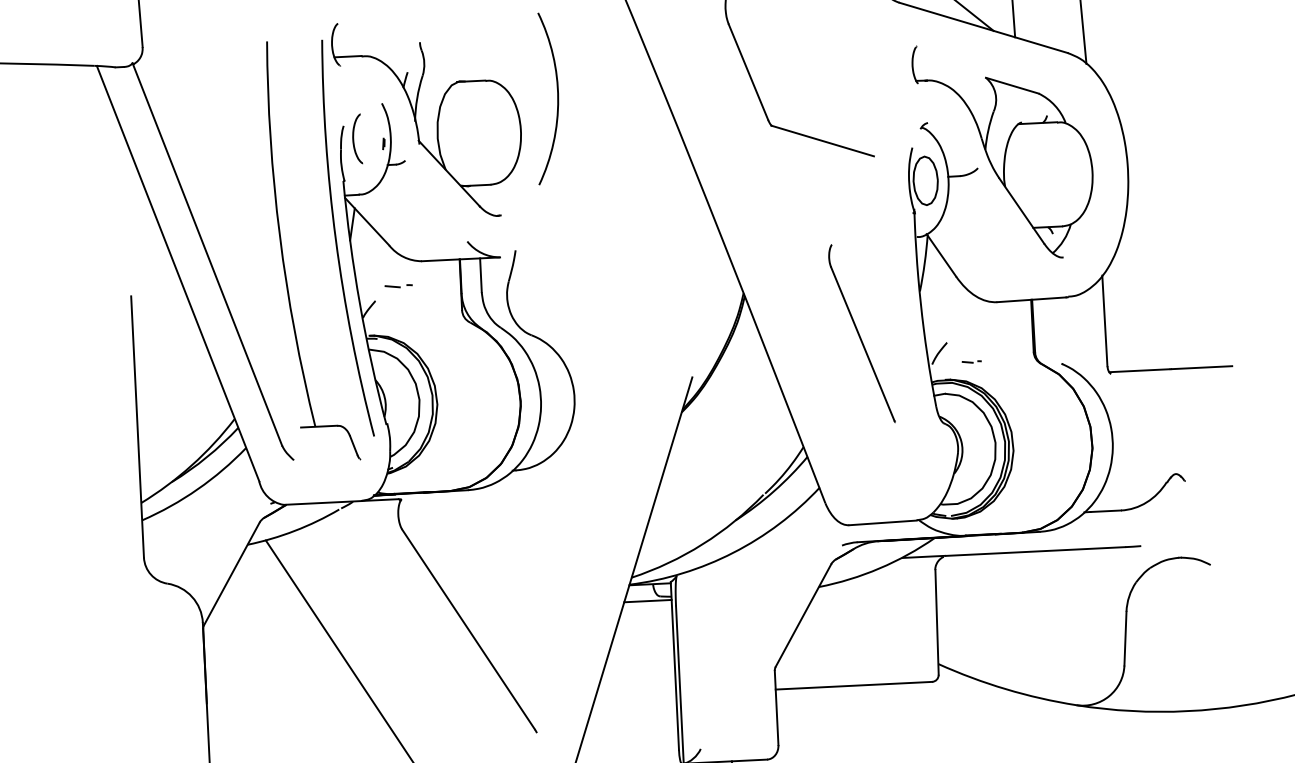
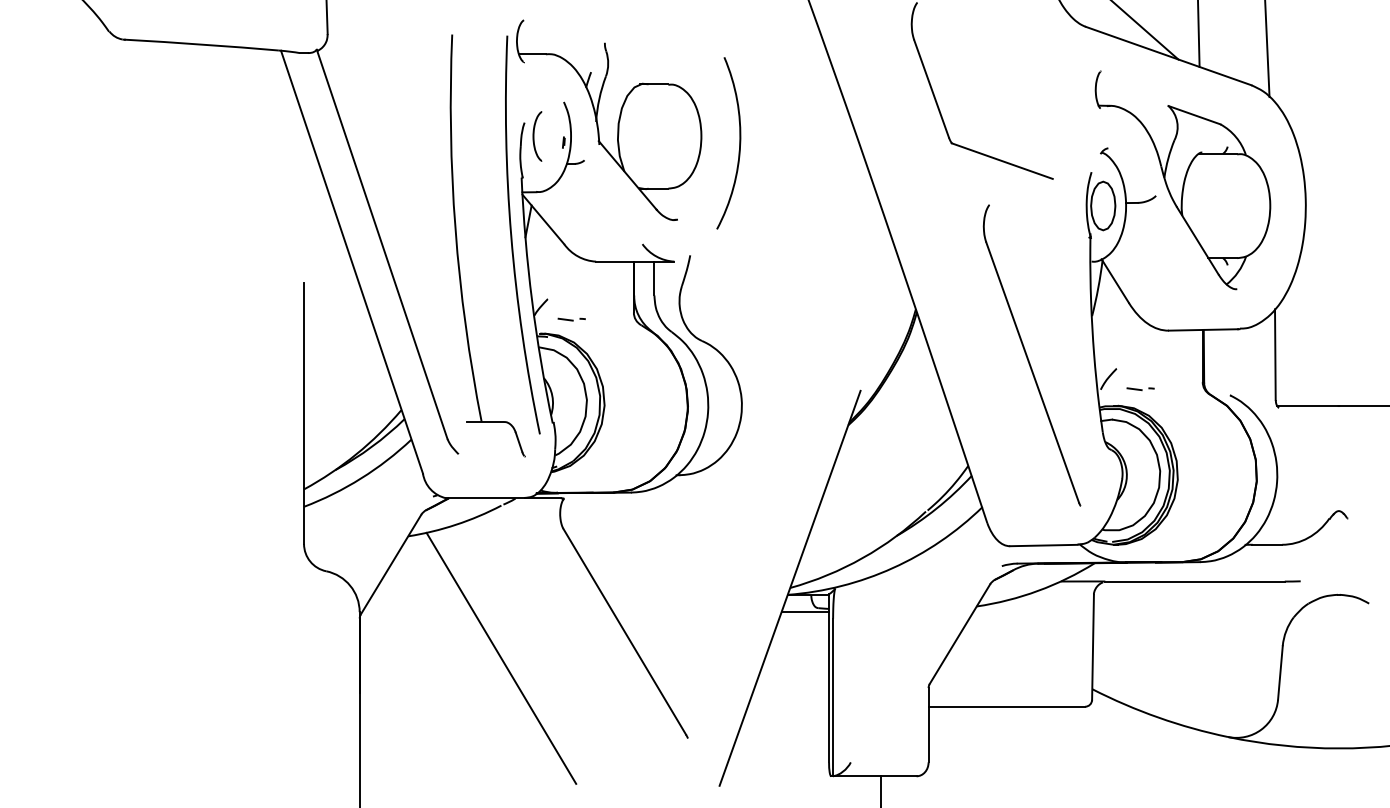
arc: (557, 98) -> (739, 143), moved
part: (398, 286) -> (571, 319), moved
part: (861, 333) -> (1031, 355), size x1.67
part: (971, 362) -> (1140, 389), size x1.43

